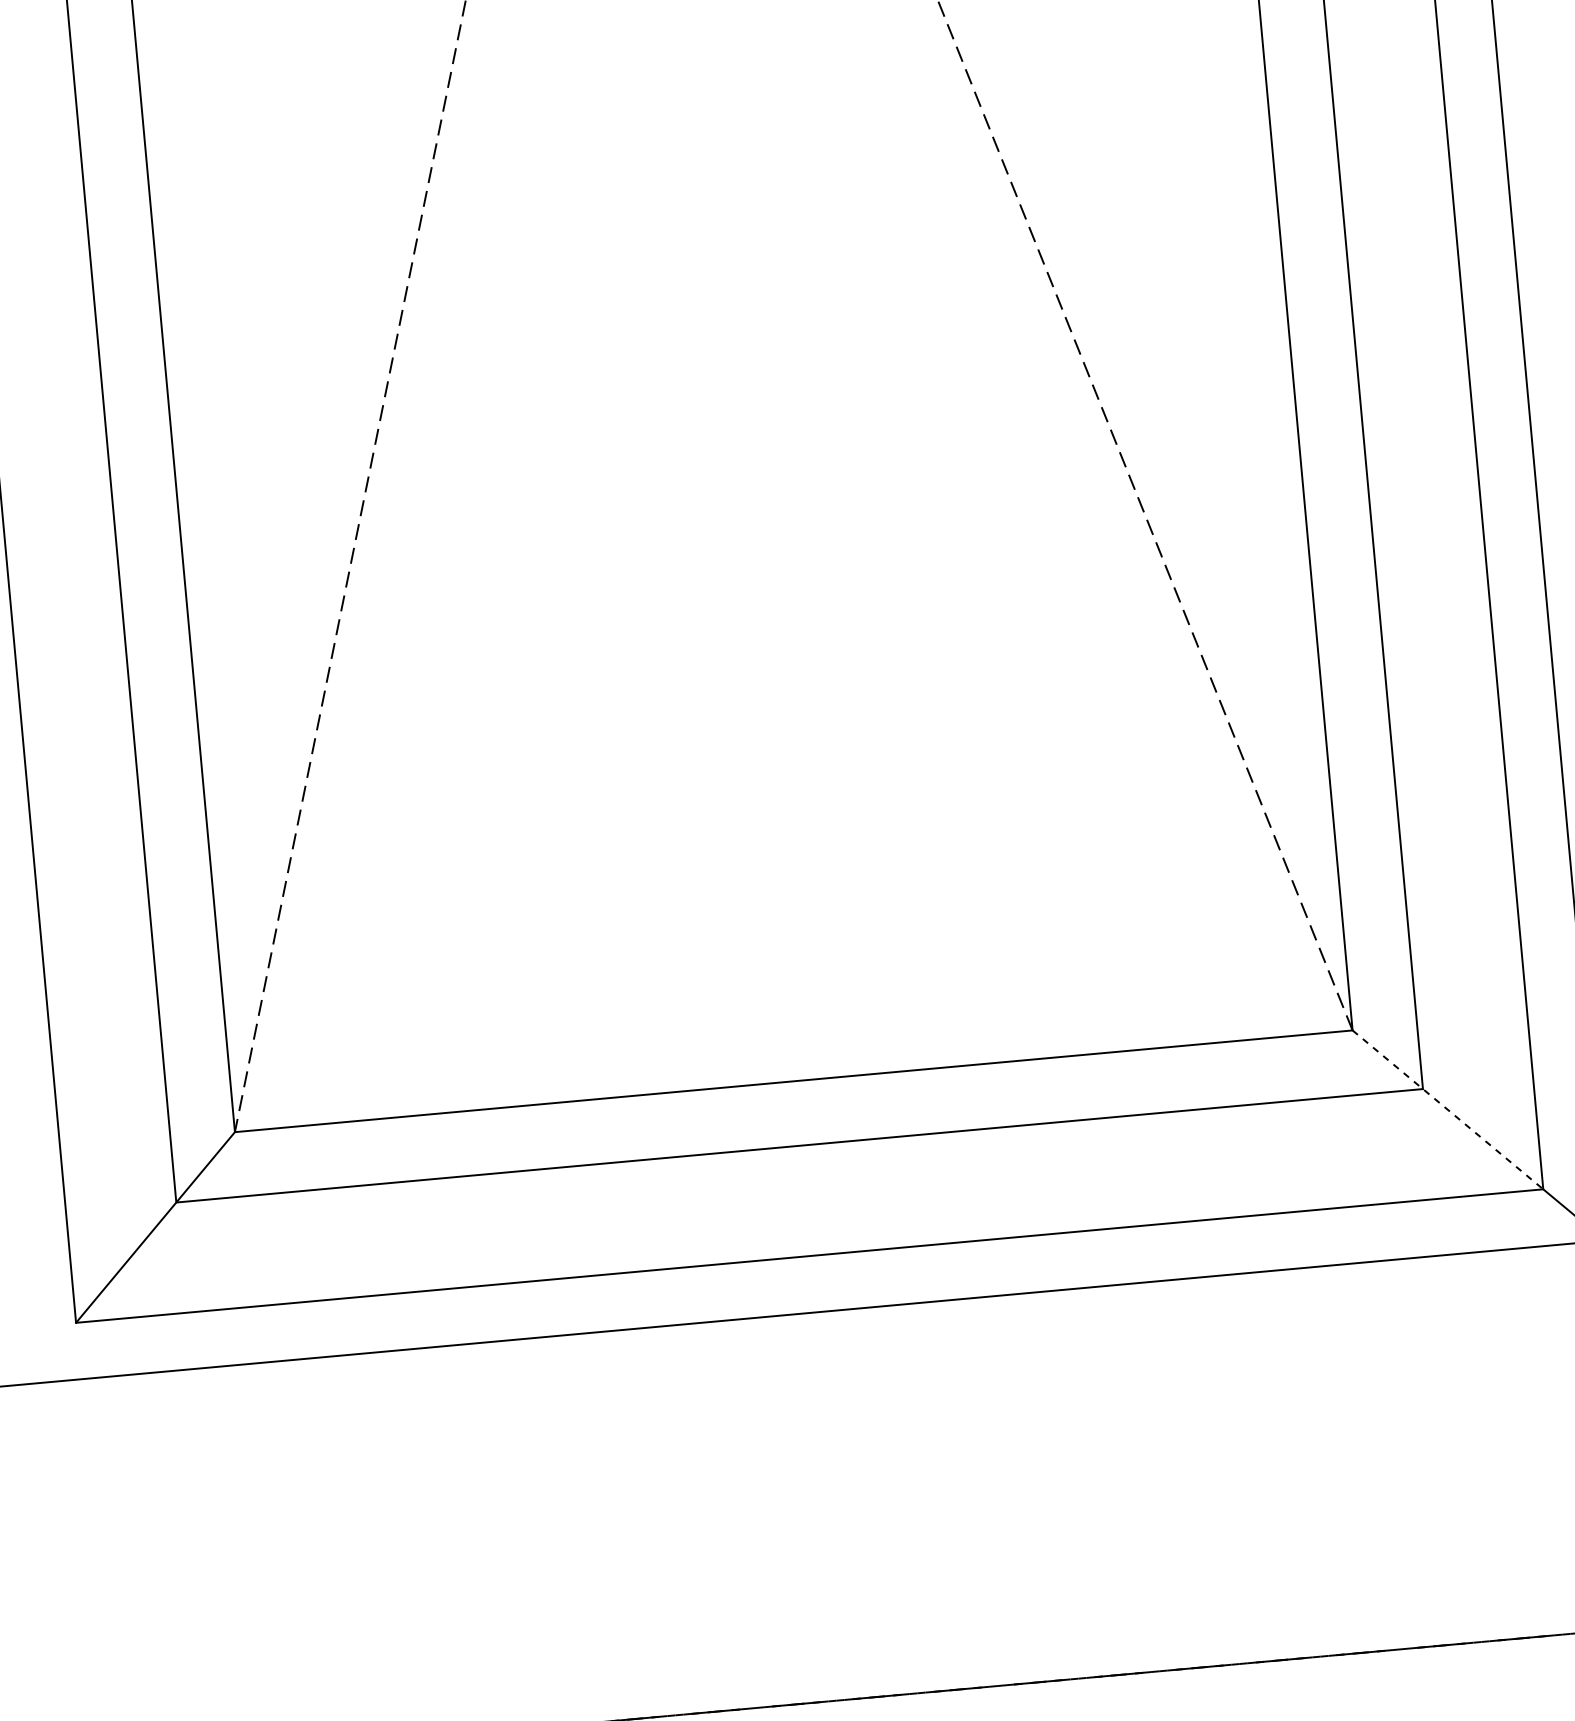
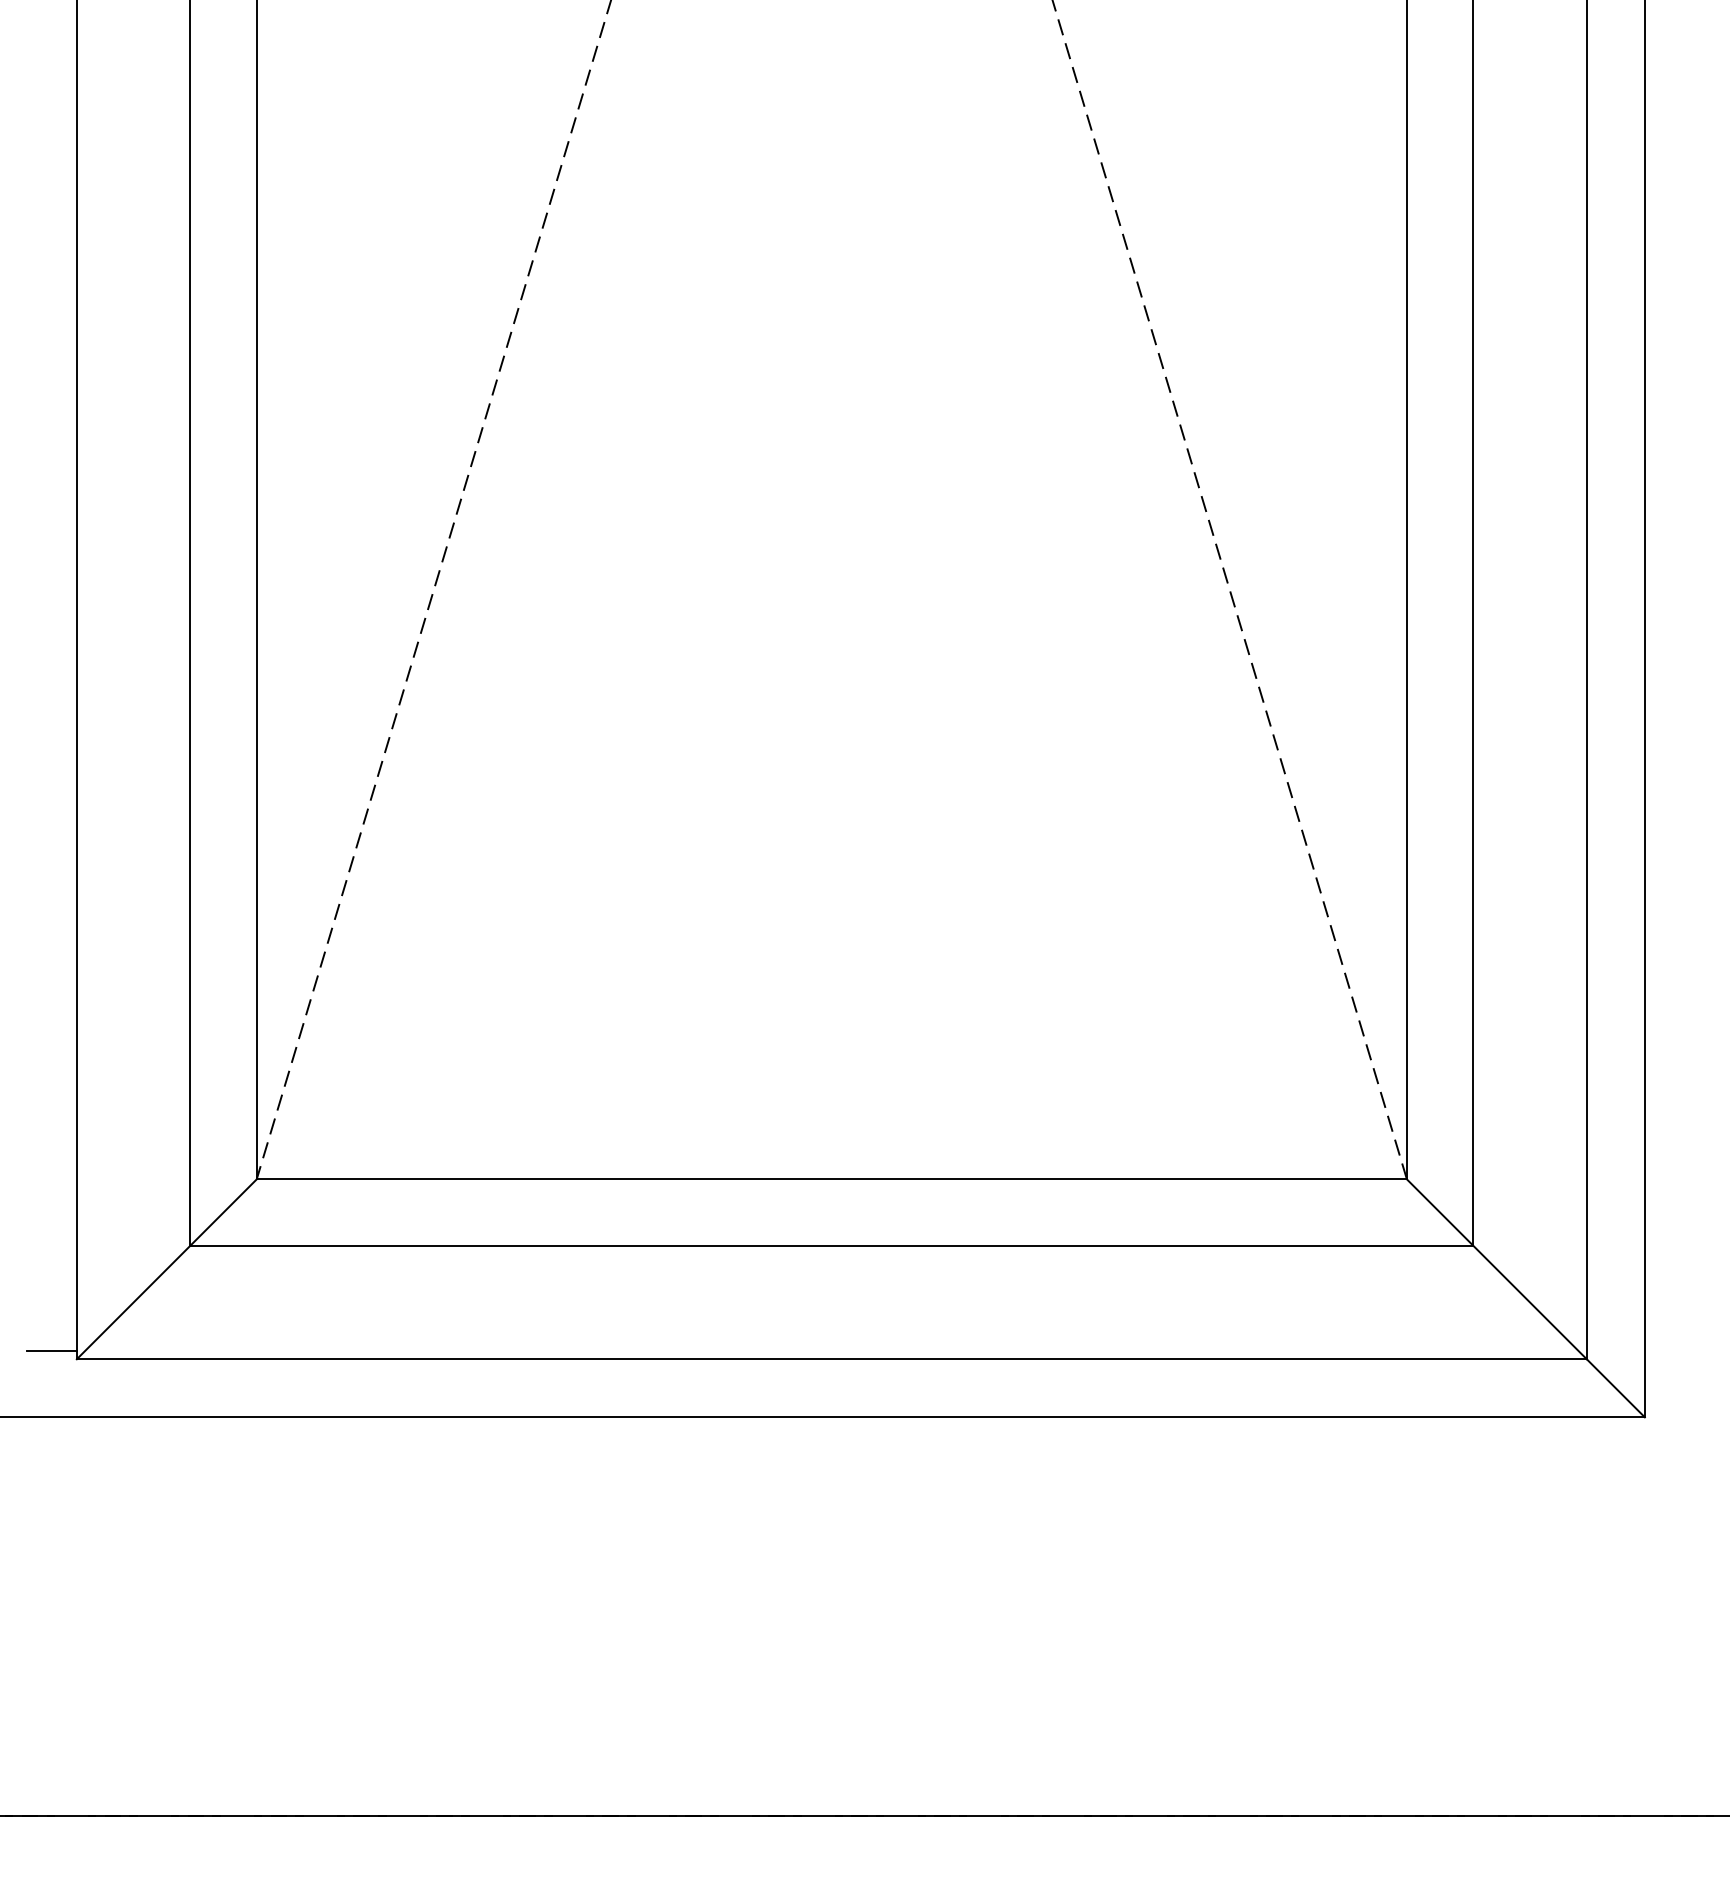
line: (1448, 1109) -> (1497, 1269), dashed -> solid
line: (50, 1316) -> (51, 1350), added

